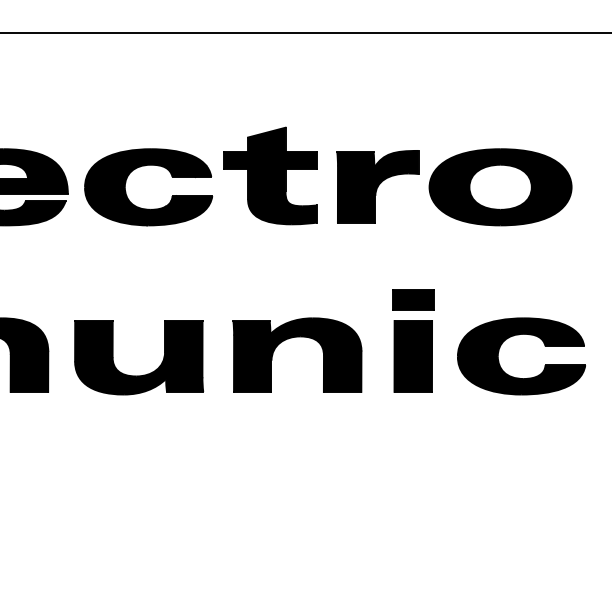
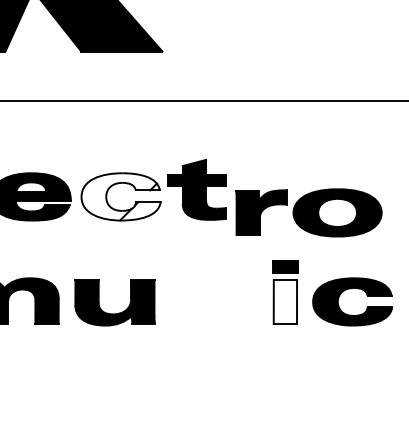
fill: (147, 186) -> (120, 196), removed
part: (453, 186) -> (308, 212), moved
part: (291, 339) -> (209, 291), removed
fill: (413, 355) -> (285, 301), removed

